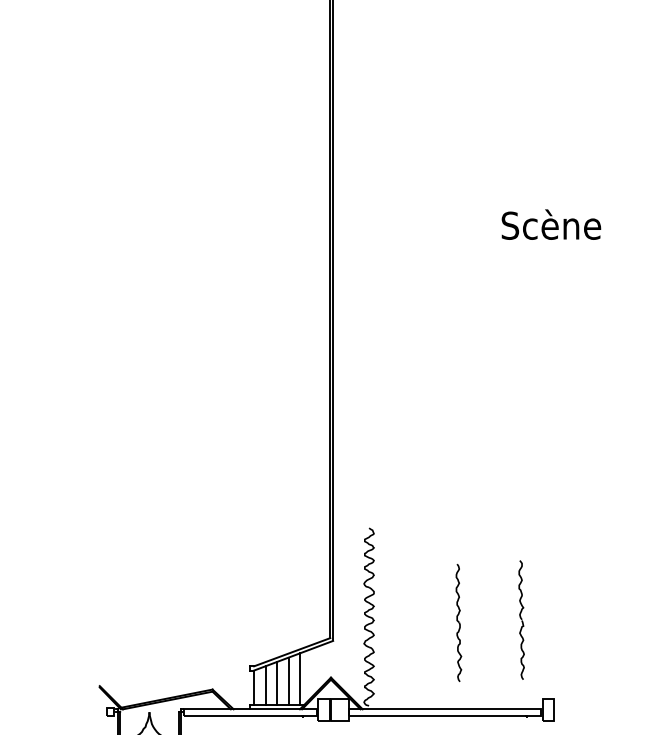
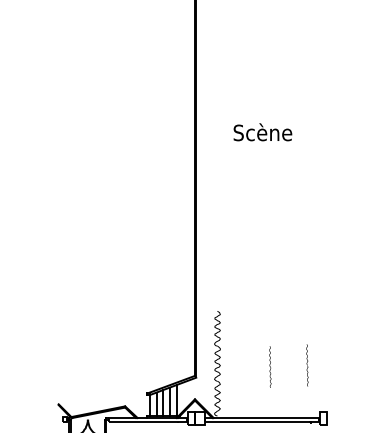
text: (550, 225) -> (262, 132), moved
part: (521, 620) -> (307, 365), size x0.6
part: (459, 621) -> (270, 366), size x0.6

